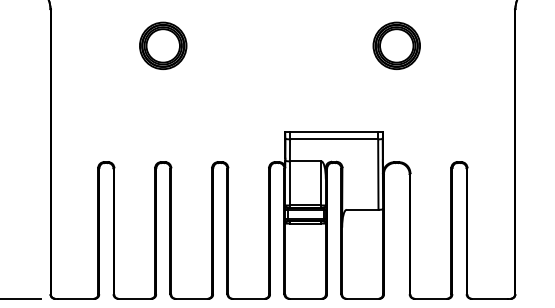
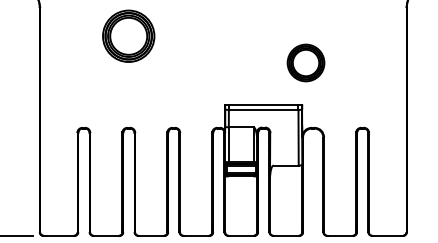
part: (163, 45) -> (129, 35), size x1.4
part: (396, 45) -> (305, 62), moved

